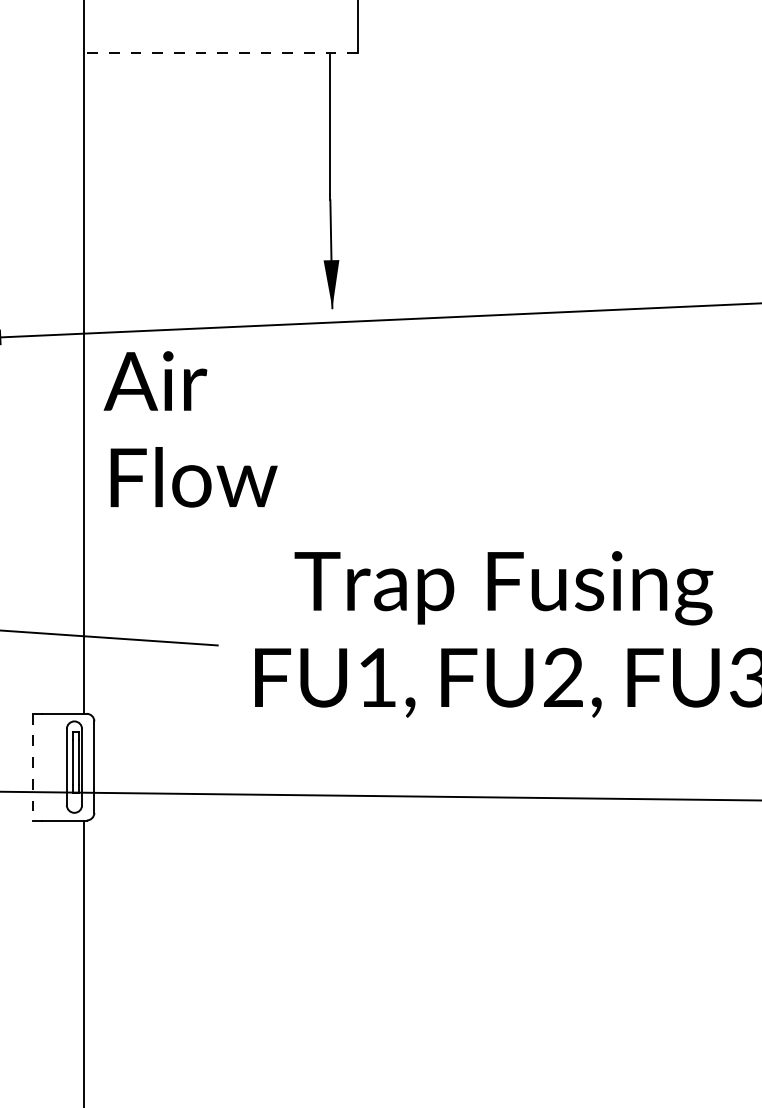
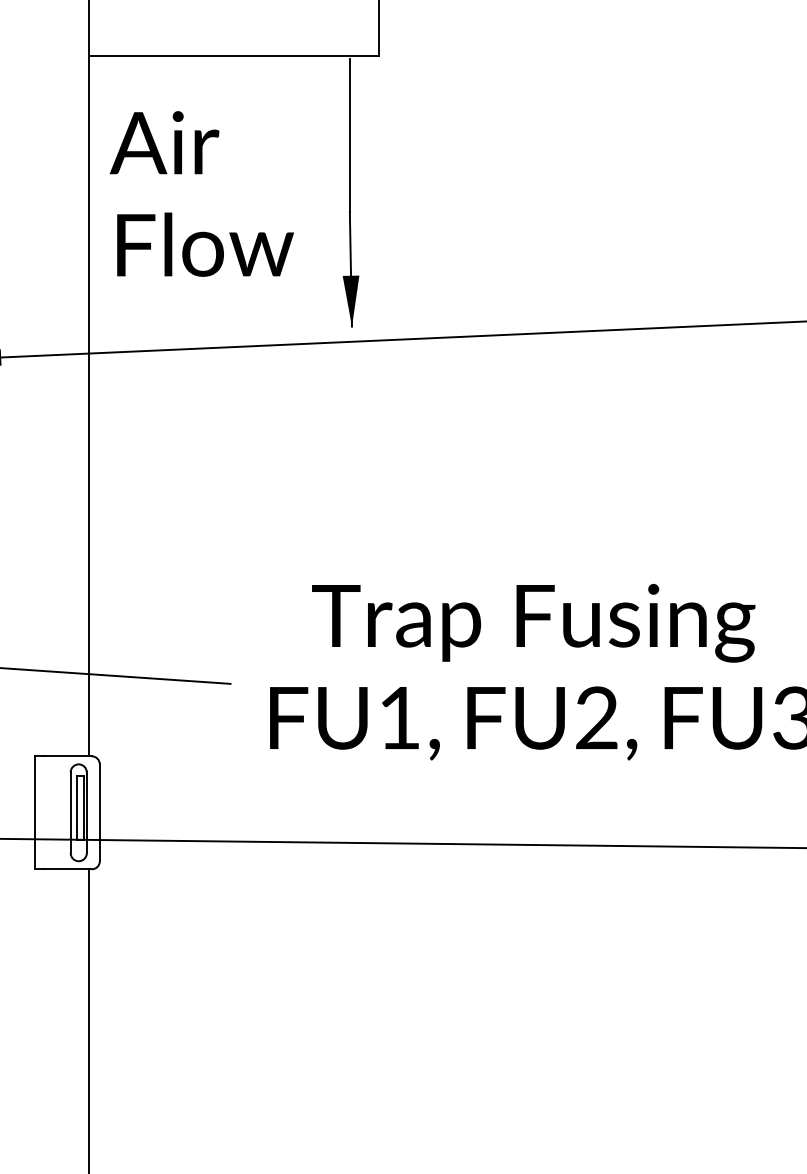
line: (220, 53) -> (233, 56), dashed -> solid
text: (190, 428) -> (201, 193), moved
line: (33, 766) -> (35, 812), dashed -> solid

